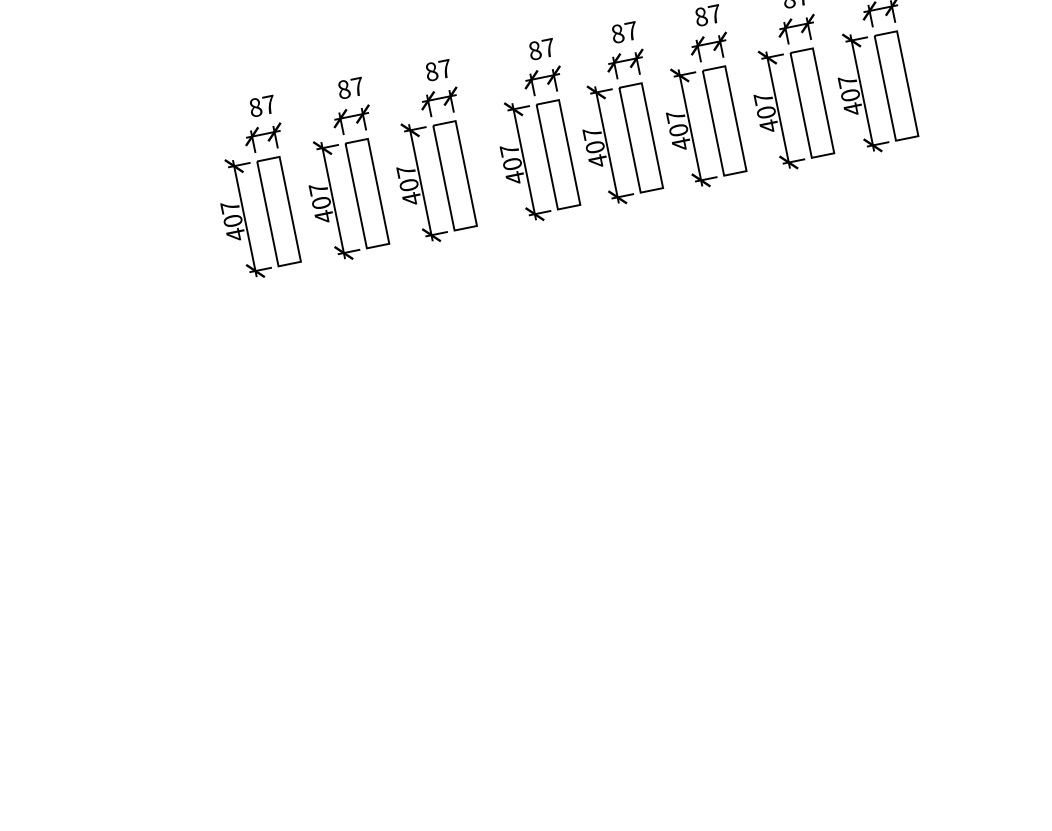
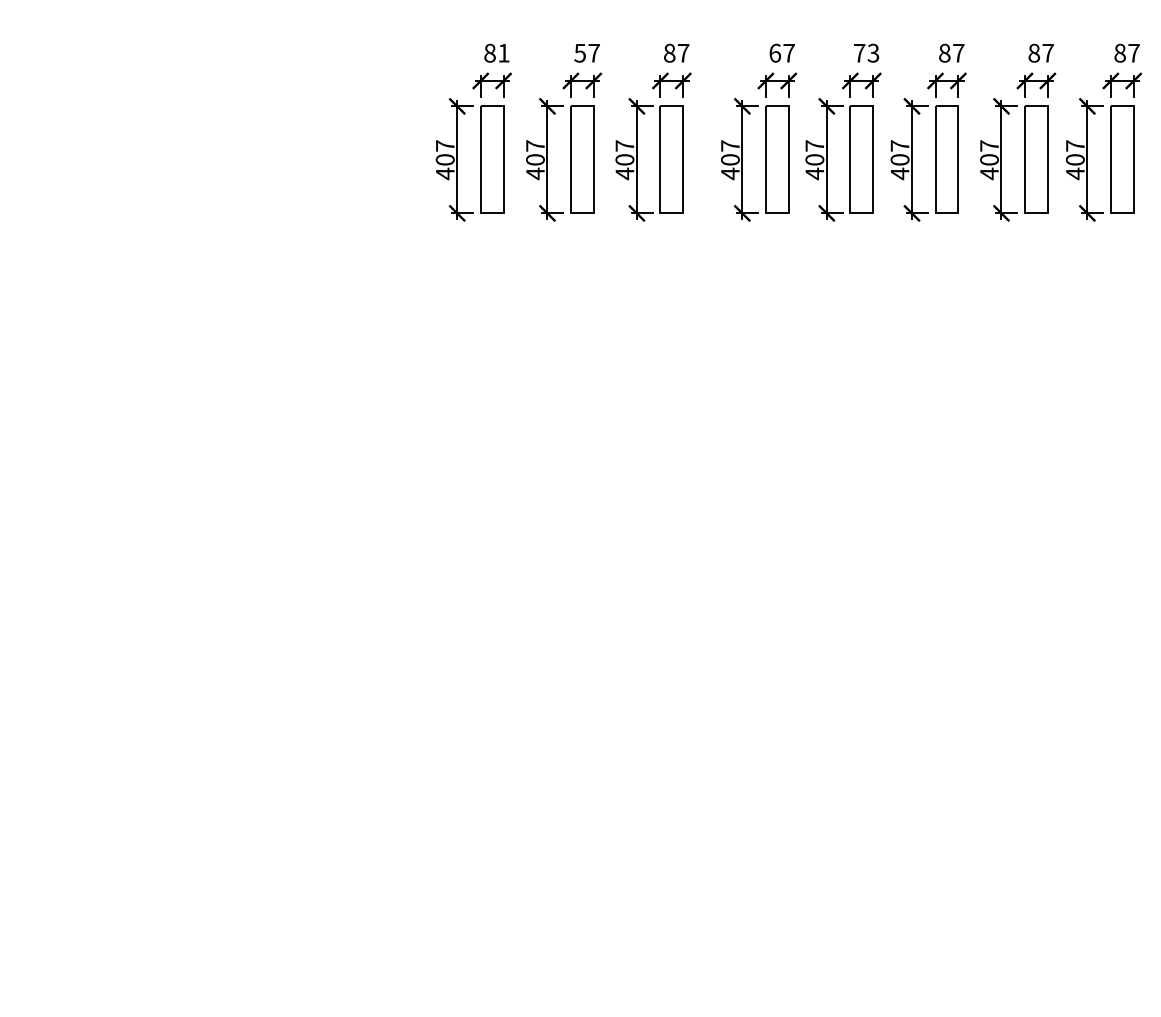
text: (624, 31) -> (866, 52), 87 -> 73
text: (535, 49) -> (775, 52), 87 -> 67
text: (344, 88) -> (580, 52), 87 -> 57
text: (268, 105) -> (503, 53), 87 -> 81

